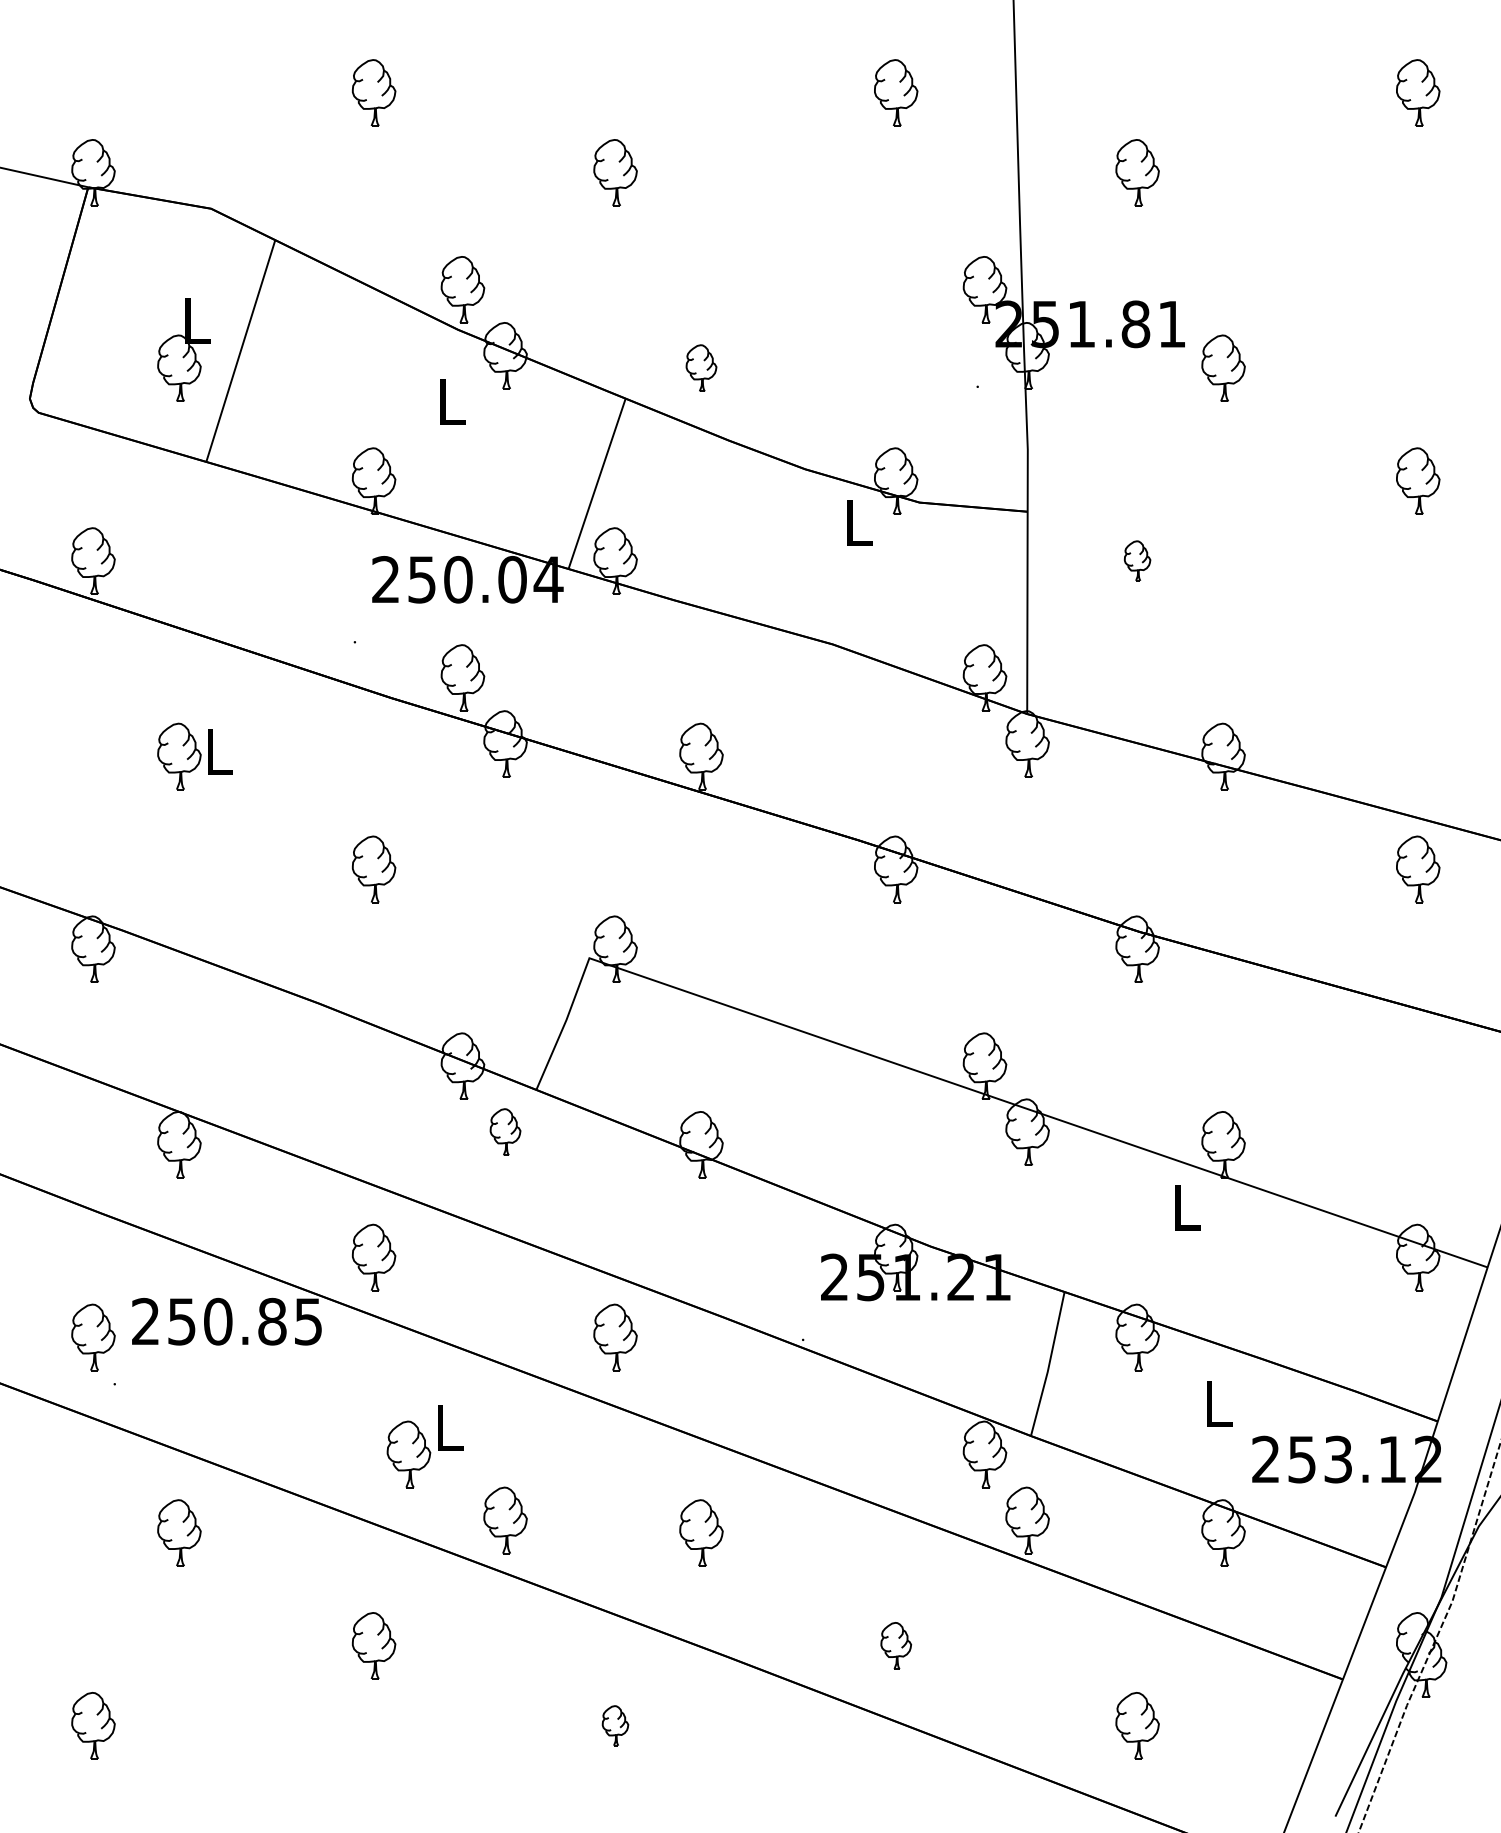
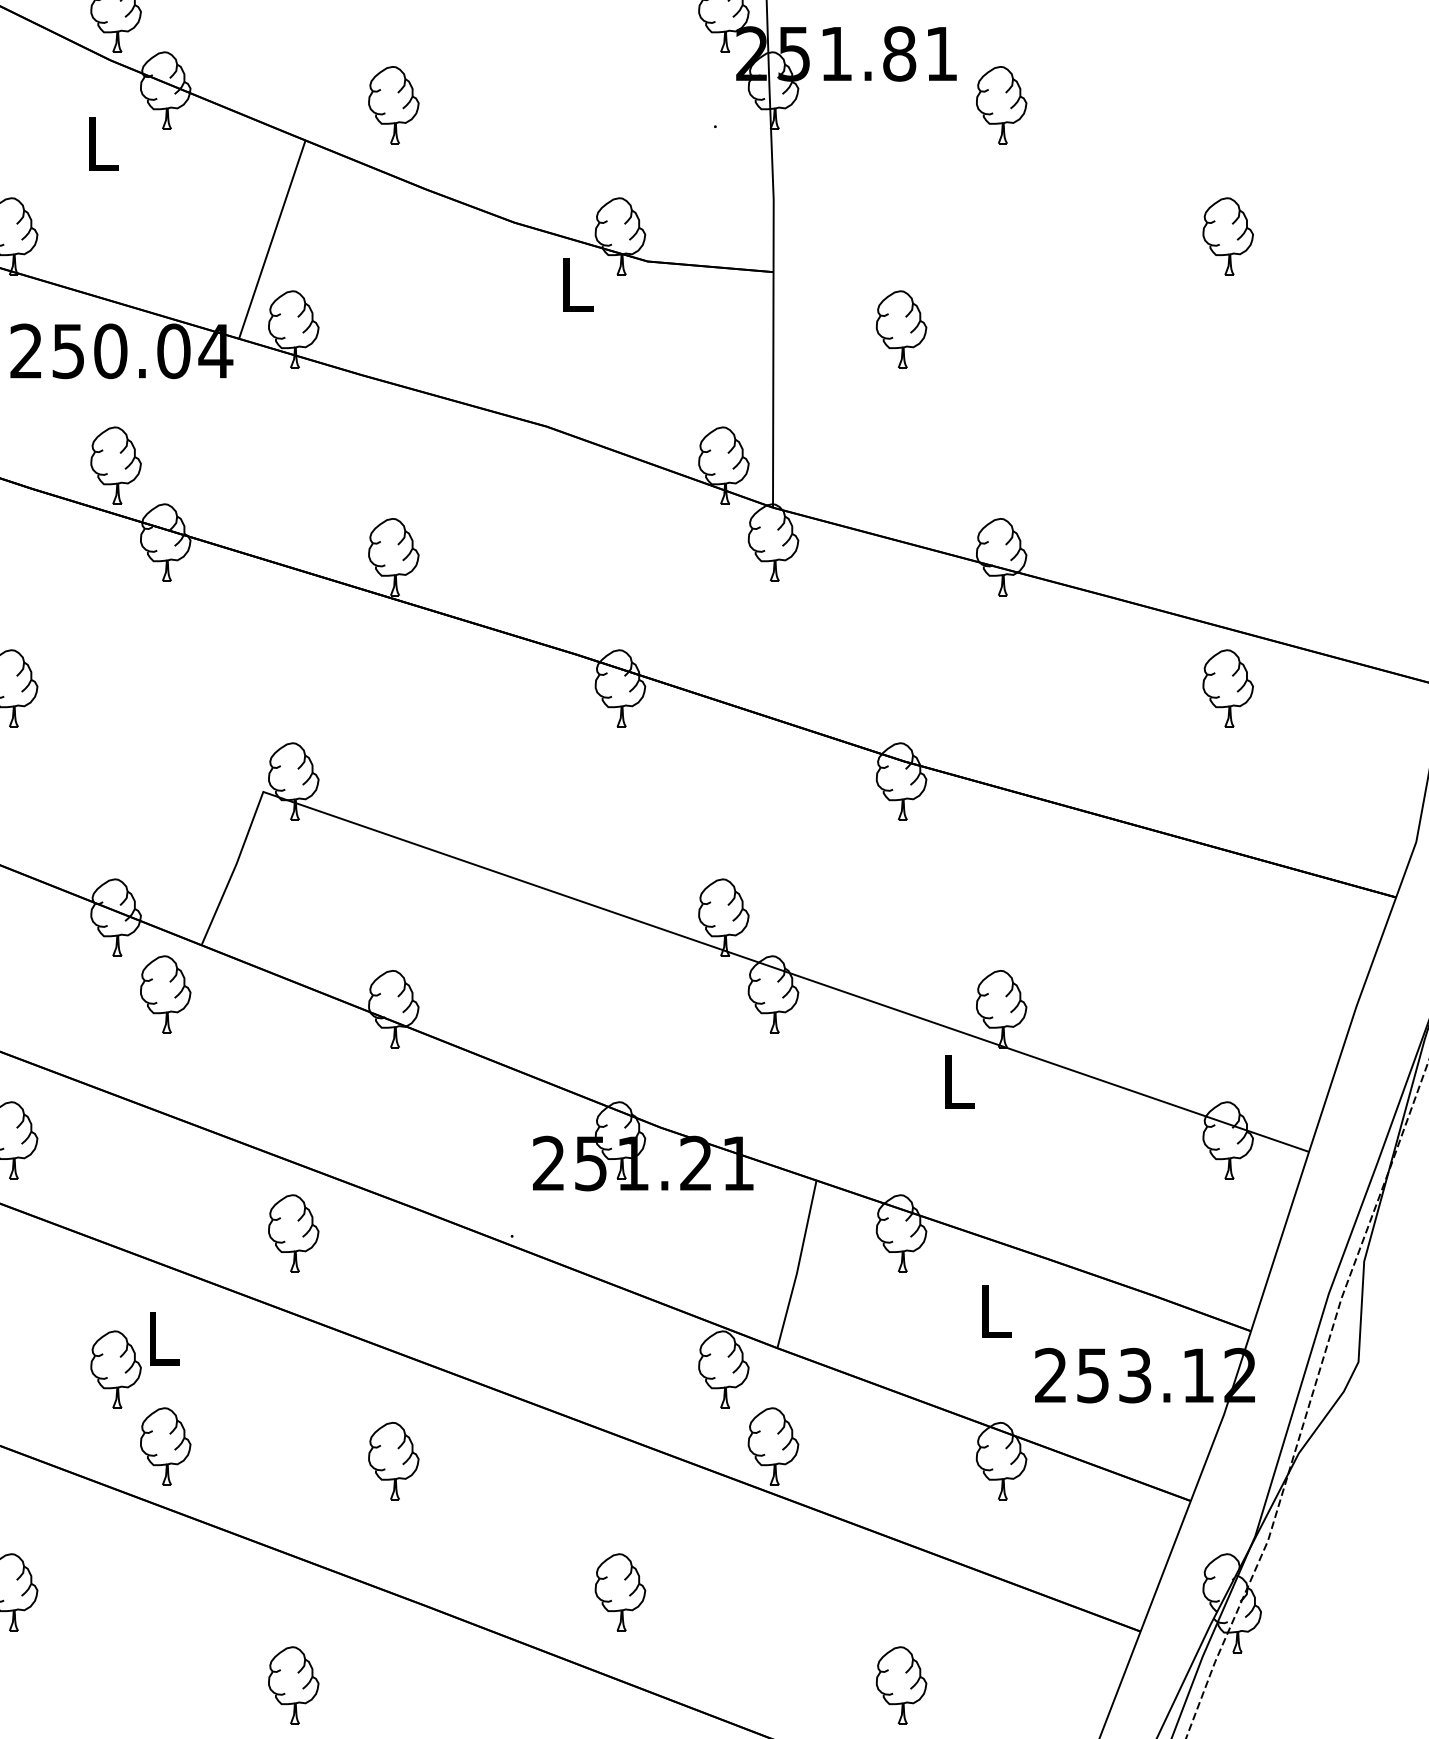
part: (701, 367) -> (393, 104), size x1.43
part: (1137, 560) -> (901, 328), size x1.67
part: (505, 1131) -> (165, 993), size x1.43
part: (424, 1446) -> (134, 1360), moved
part: (896, 1645) -> (620, 1592), size x1.43
part: (615, 1725) -> (293, 1685), size x1.67

